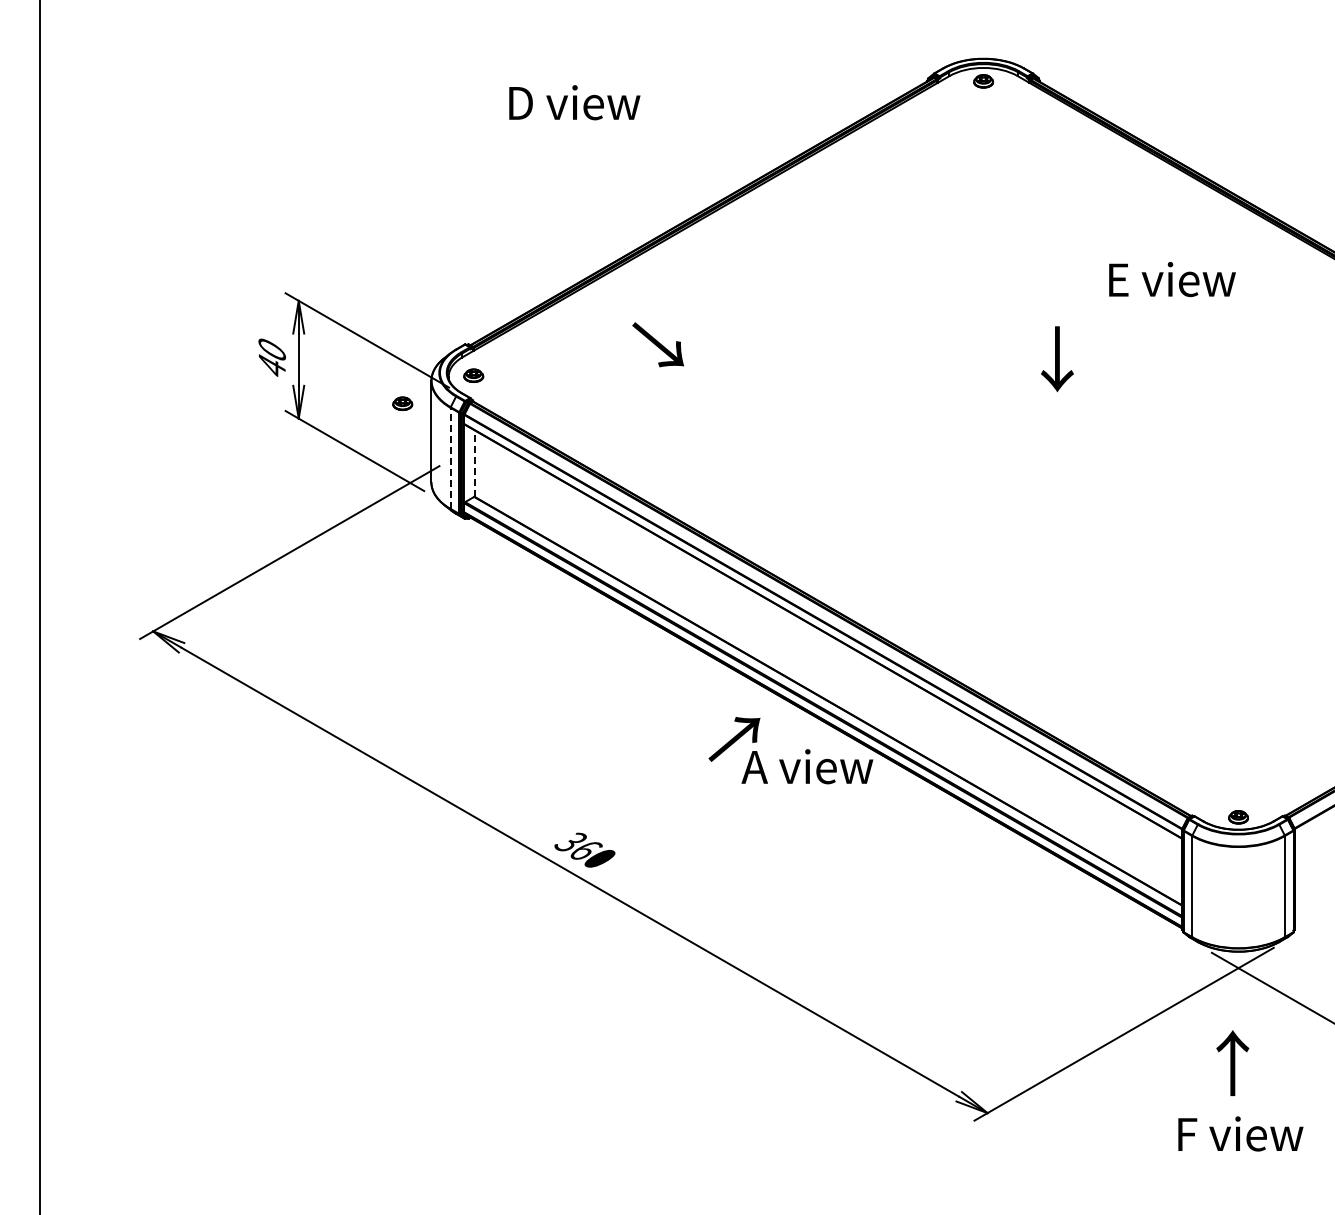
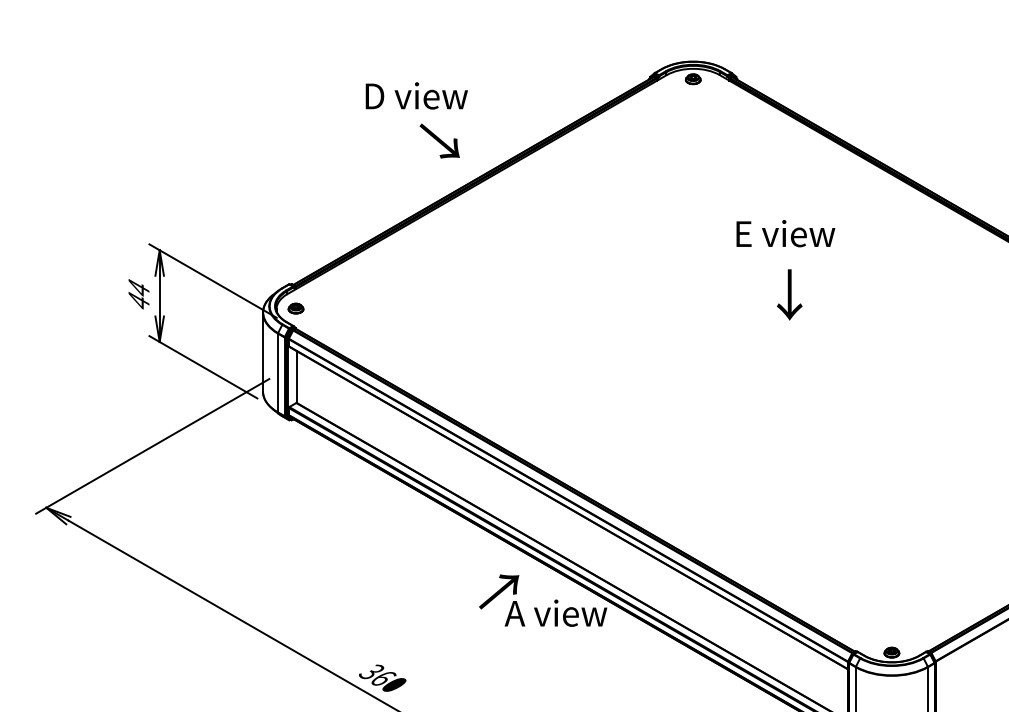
text: (574, 102) -> (416, 95), moved
text: (1172, 279) -> (785, 233), moved
text: (657, 344) -> (439, 140), moved
text: (272, 348) -> (139, 287), 40 -> 44
text: (1057, 359) -> (789, 295), moved
part: (402, 403) -> (240, 330), removed
line: (450, 458) -> (277, 373), dashed -> solid
line: (474, 463) -> (296, 376), dashed -> solid

